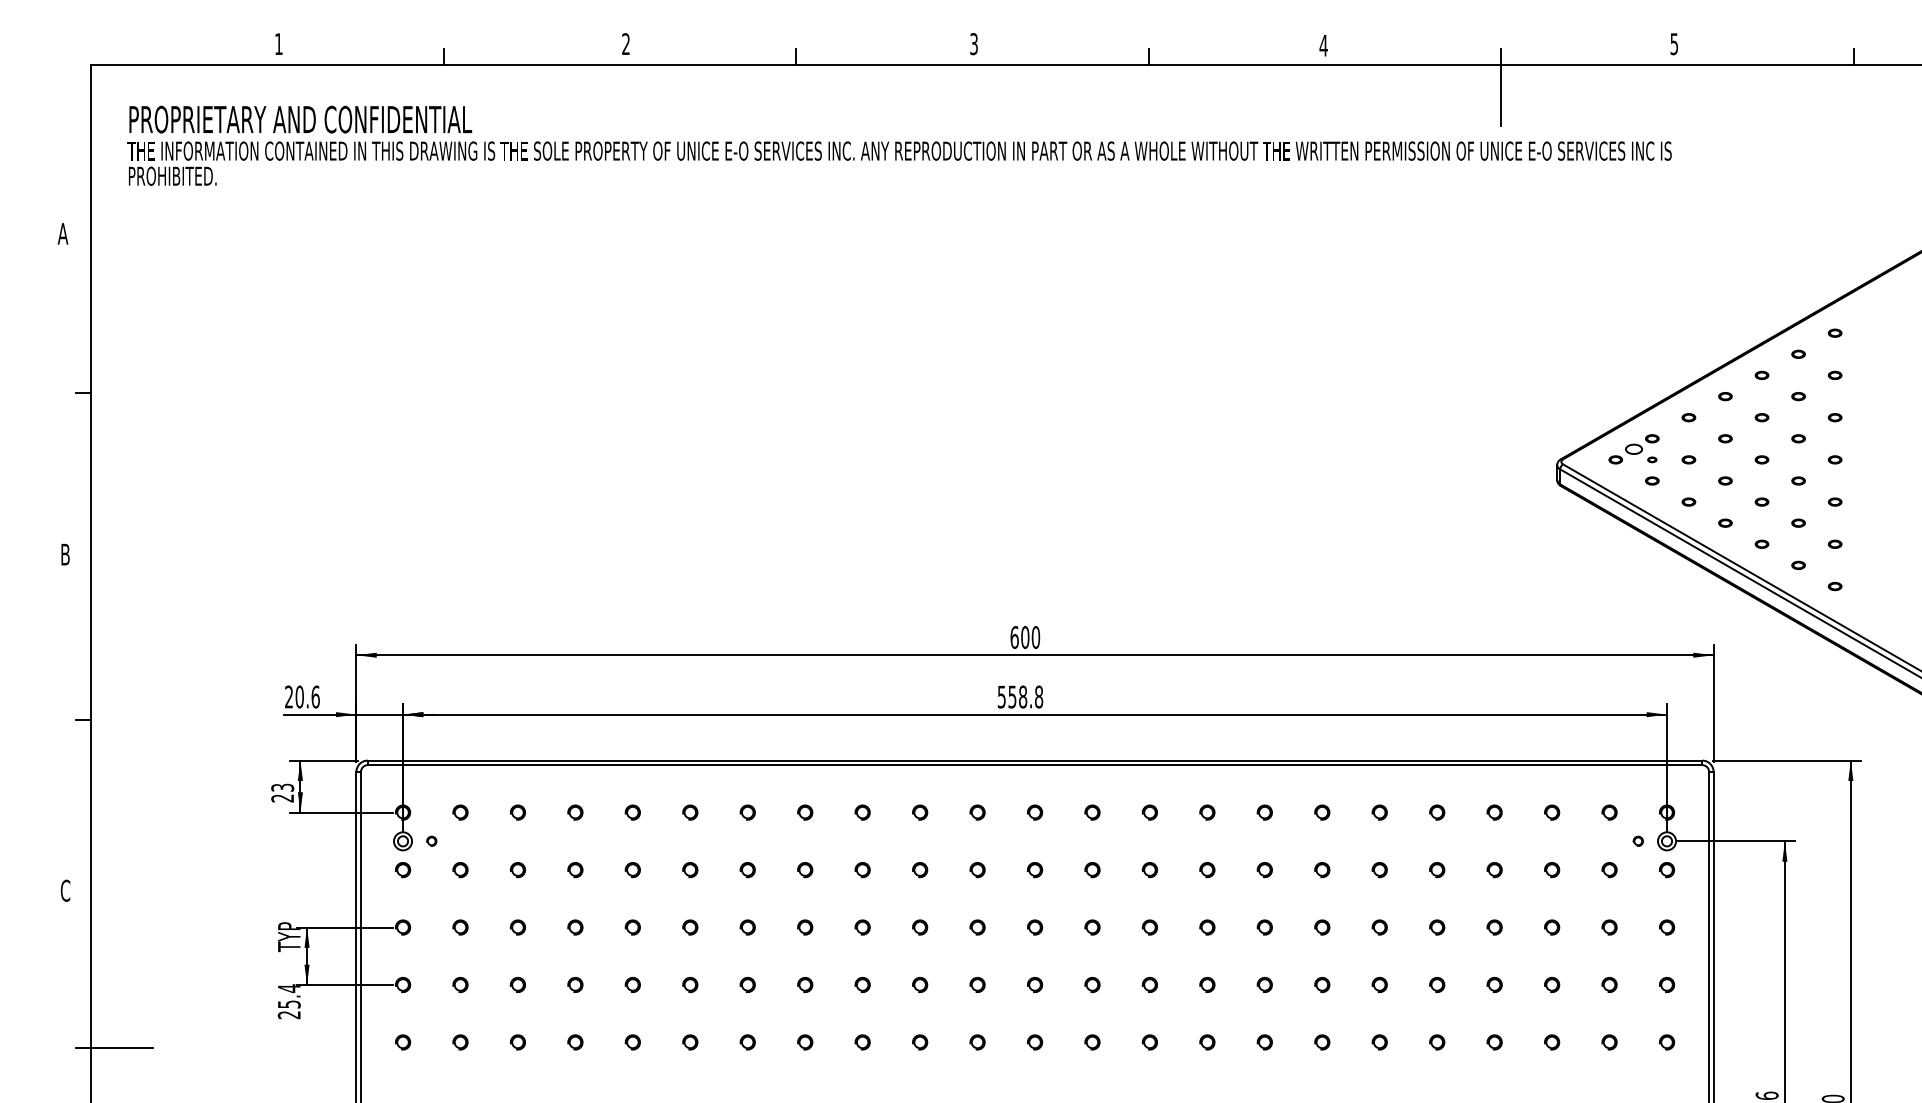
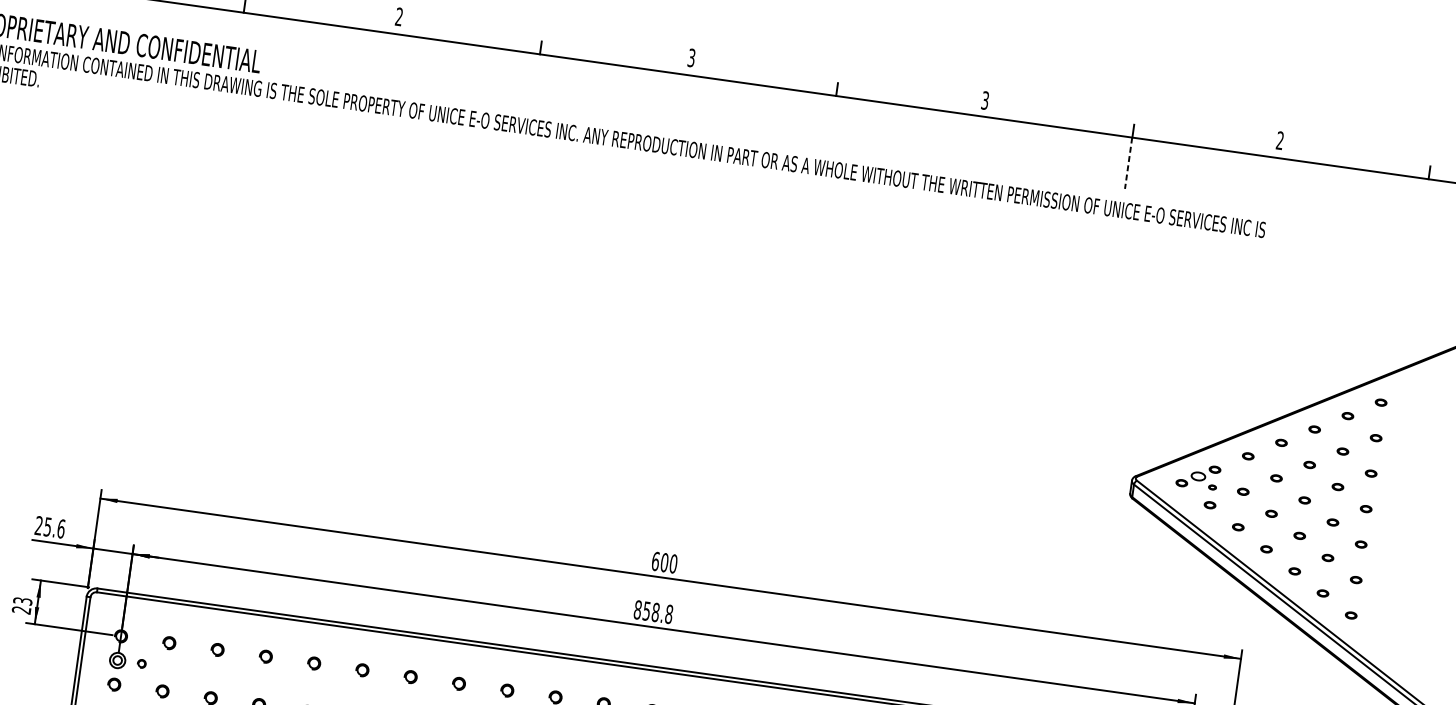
text: (1674, 44) -> (1280, 141), 5 -> 2
text: (1323, 45) -> (985, 100), 4 -> 3
line: (1501, 95) -> (1128, 163), solid -> dashed
text: (299, 696) -> (47, 526), 20.6 -> 25.6
text: (1001, 696) -> (637, 609), 558.8 -> 858.8

